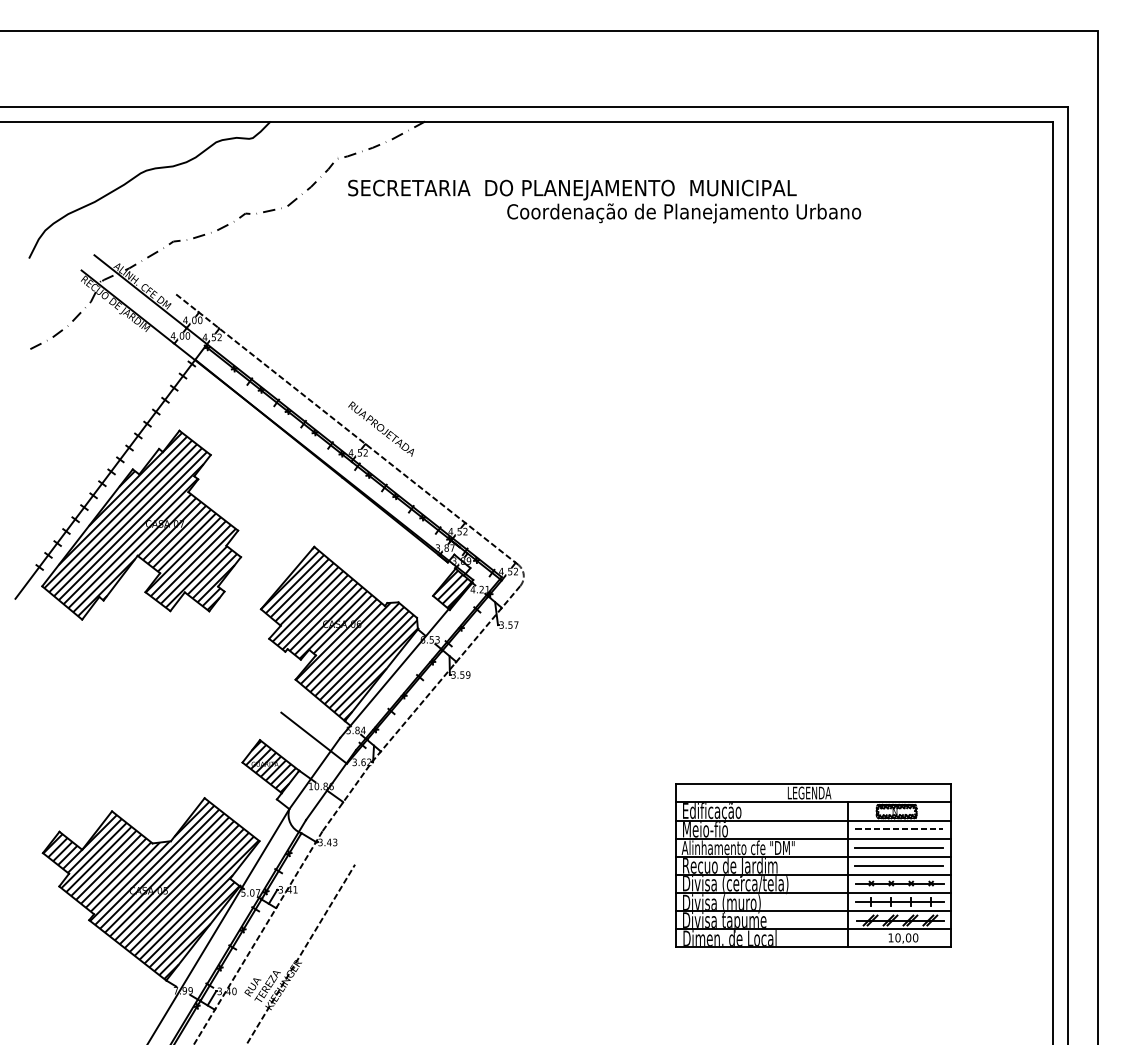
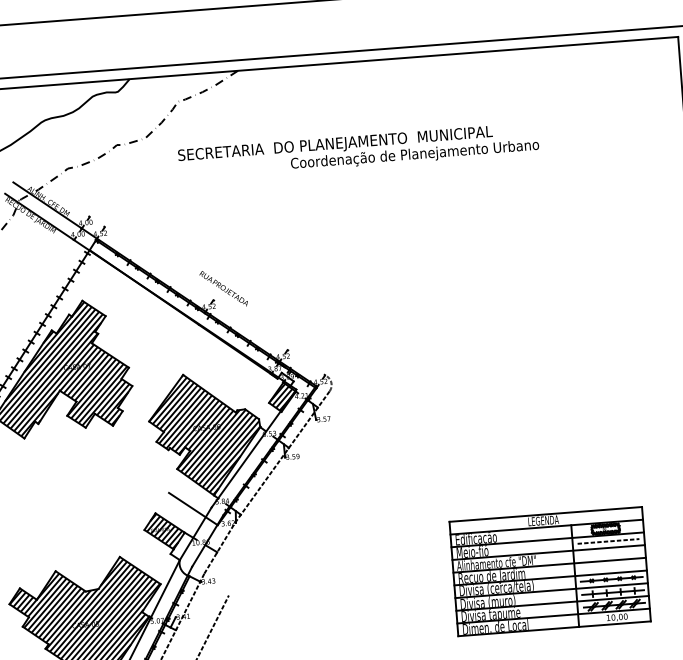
text: (604, 201) -> (358, 151), moved
line: (346, 428) -> (199, 290), removed
line: (899, 848) -> (609, 554), removed
line: (899, 866) -> (610, 567), removed

